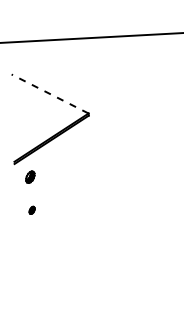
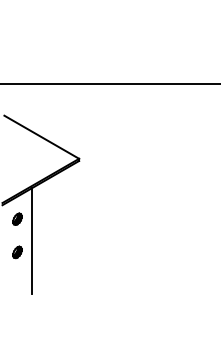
line: (49, 94) -> (41, 137), dashed -> solid
line: (45, 197) -> (31, 240), added
part: (32, 210) -> (17, 252), size x1.67

